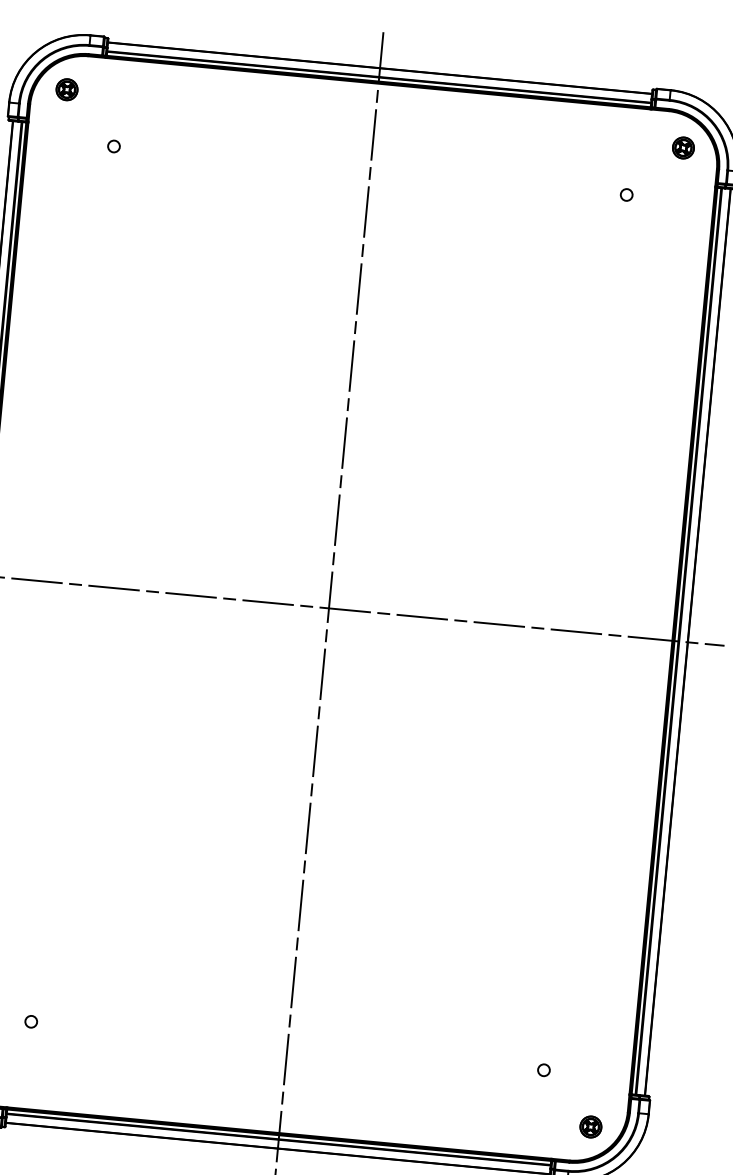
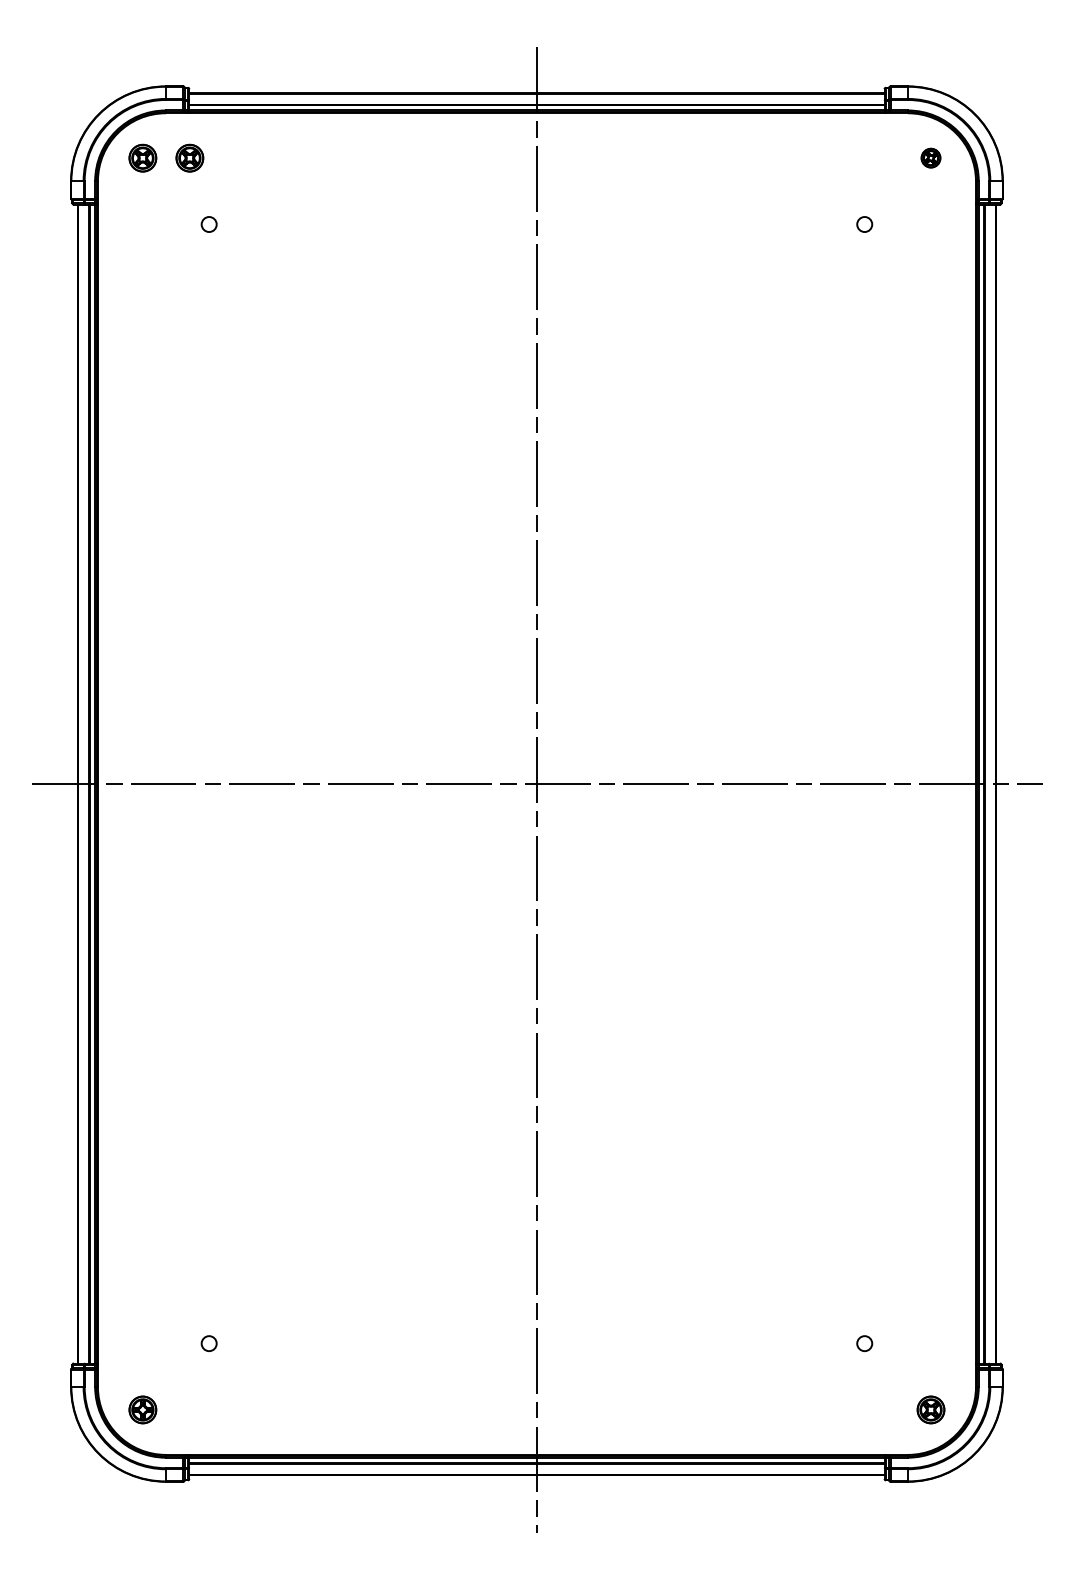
part: (103, 92) -> (189, 157), added
part: (683, 147) -> (930, 157), size x0.7

